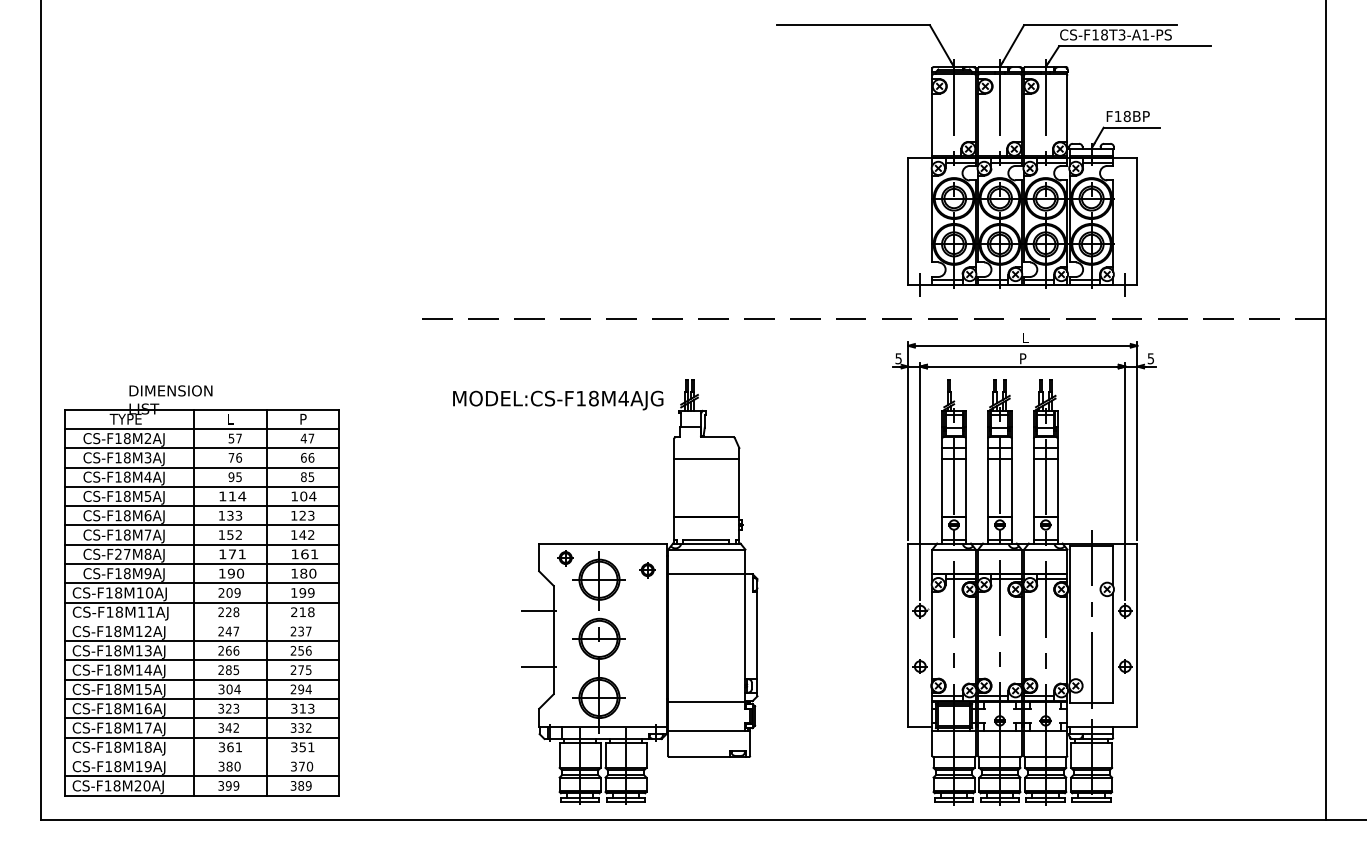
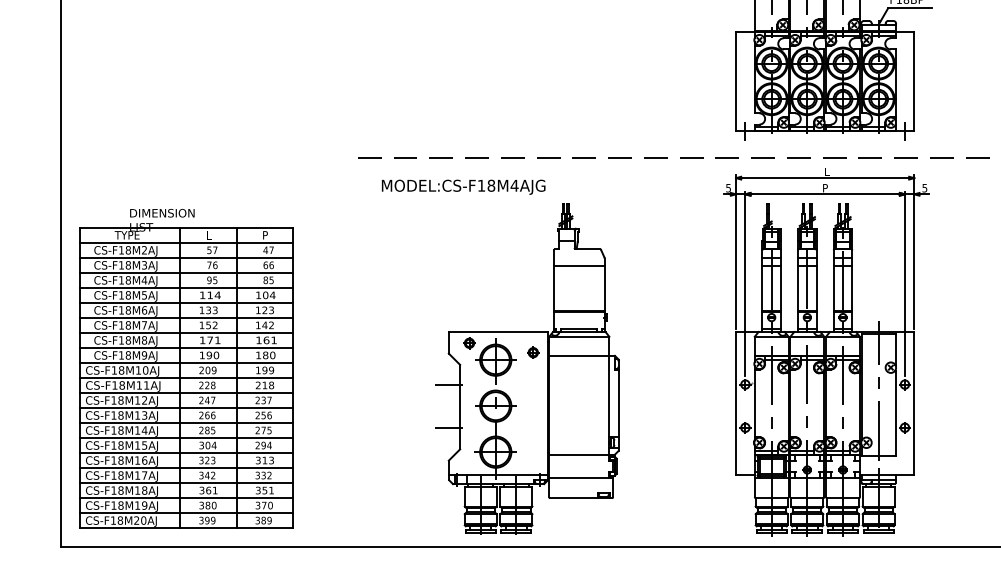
text: (558, 400) -> (463, 187), moved
text: (122, 553) -> (124, 339), CS-F27M8AJ -> CS-F18M8AJ
line: (201, 621) -> (186, 392), added
line: (201, 756) -> (186, 497), added

